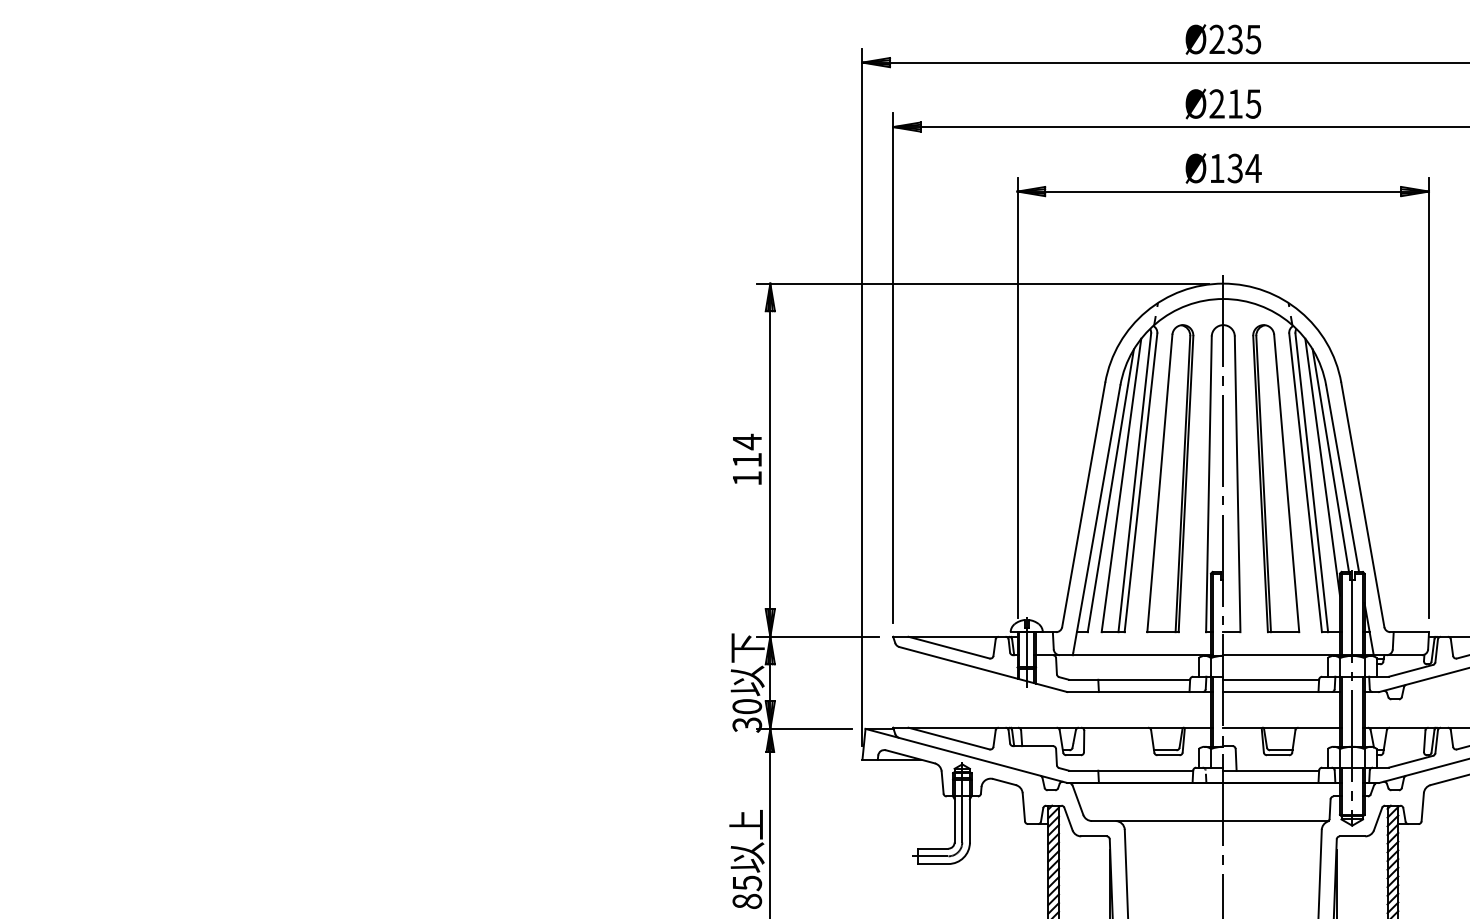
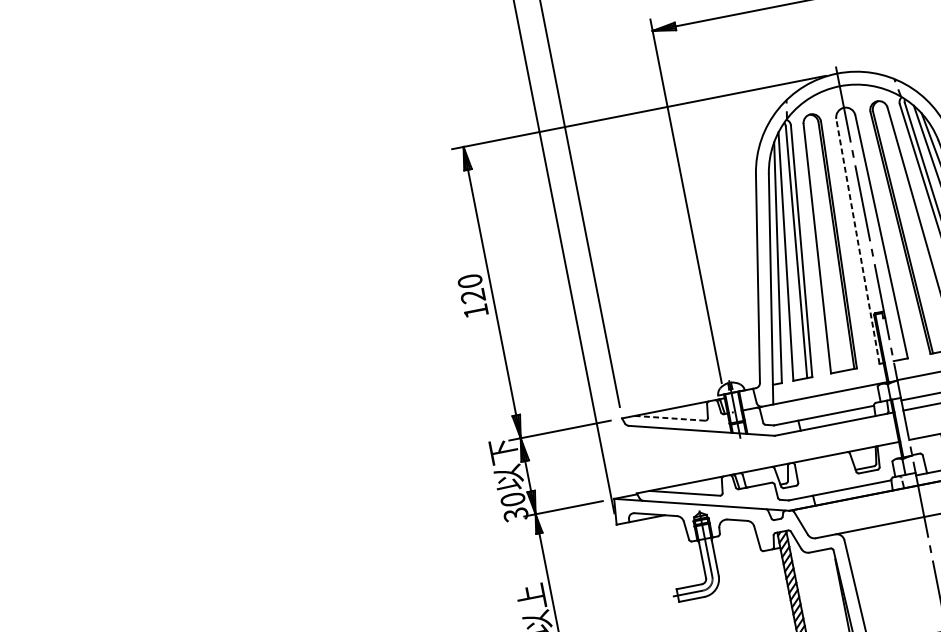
text: (747, 450) -> (471, 288), 114 -> 120
line: (1208, 484) -> (857, 241), solid -> dashed
line: (949, 647) -> (670, 418), solid -> dashed

